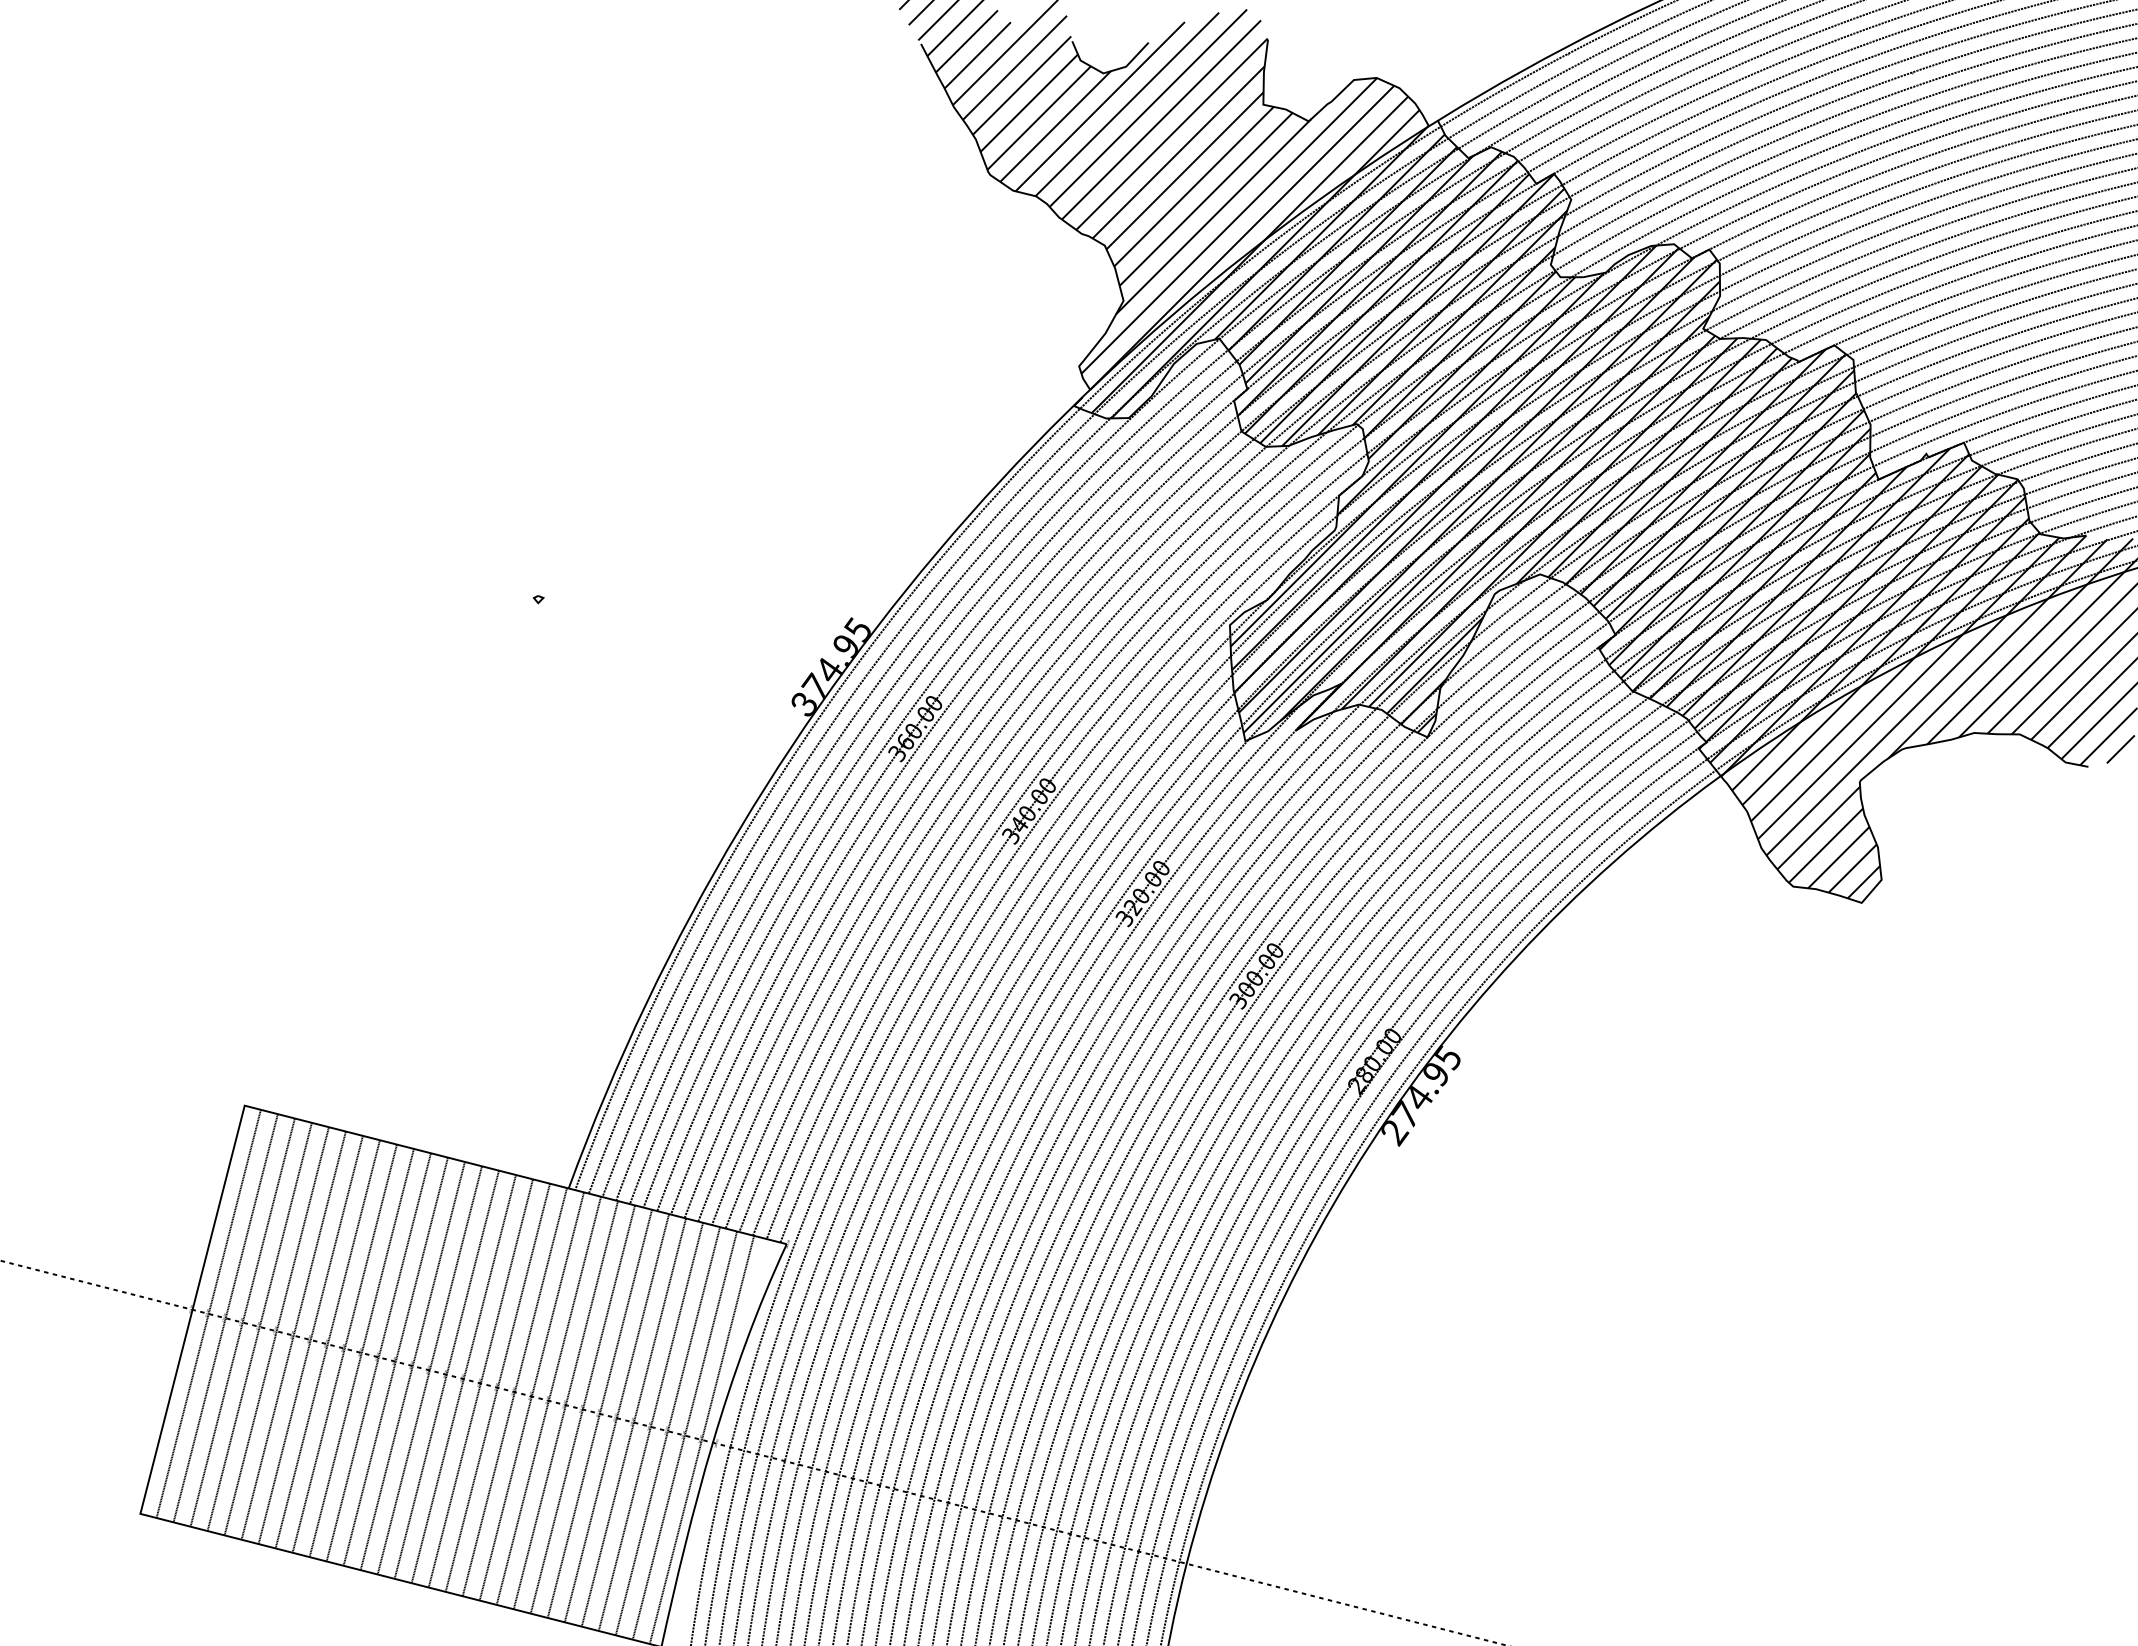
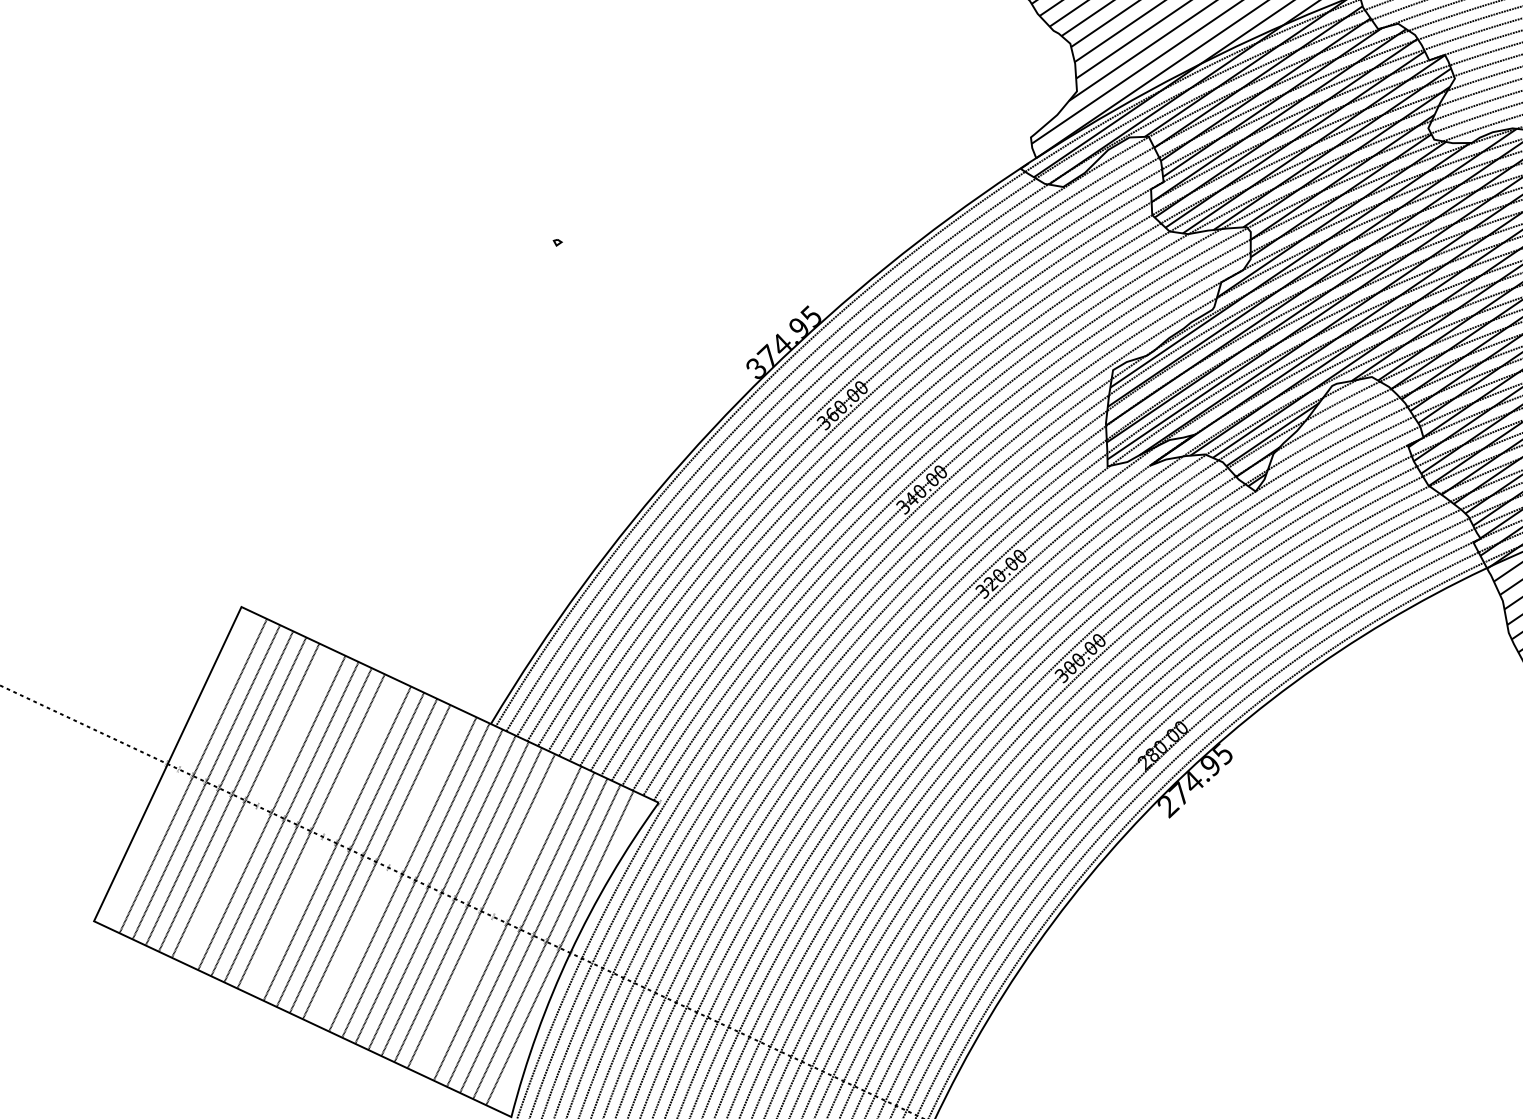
line: (208, 1313) -> (180, 769), removed
line: (310, 1339) -> (258, 806), removed
line: (395, 1361) -> (324, 837), removed
line: (480, 1383) -> (389, 868), removed
line: (616, 1418) -> (494, 917), removed

